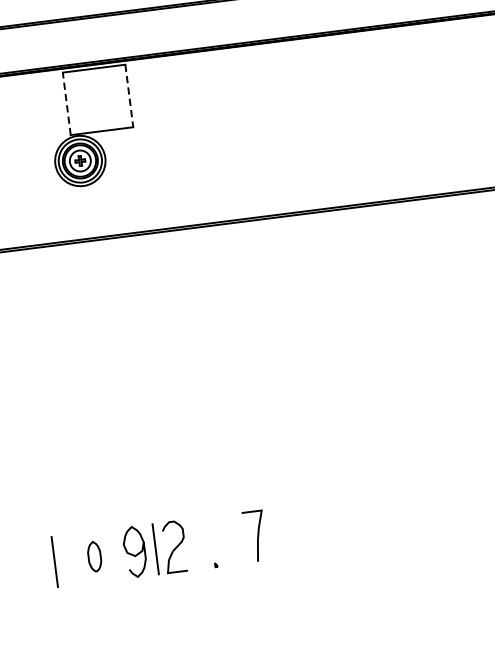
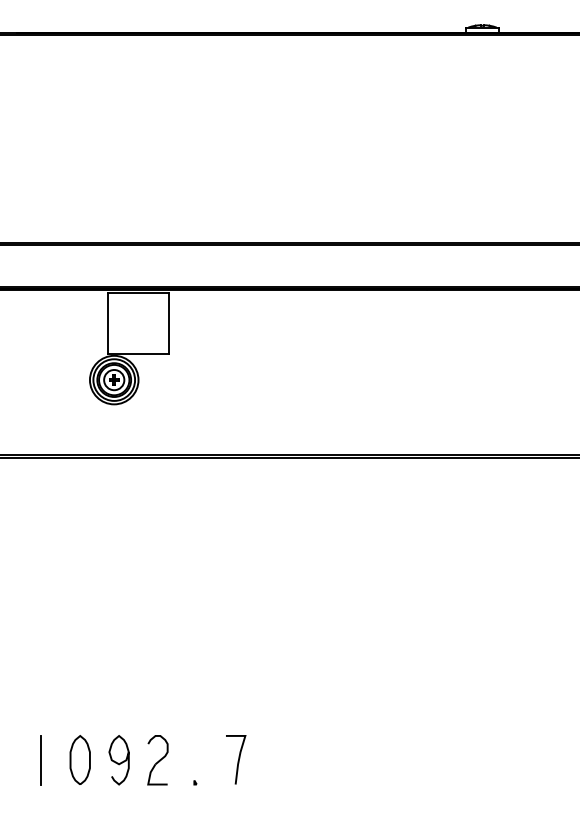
line: (129, 96) -> (168, 324), dashed -> solid
line: (67, 103) -> (108, 323), dashed -> solid
line: (154, 549) -> (138, 760), removed
part: (93, 556) -> (79, 759), size x1.67

